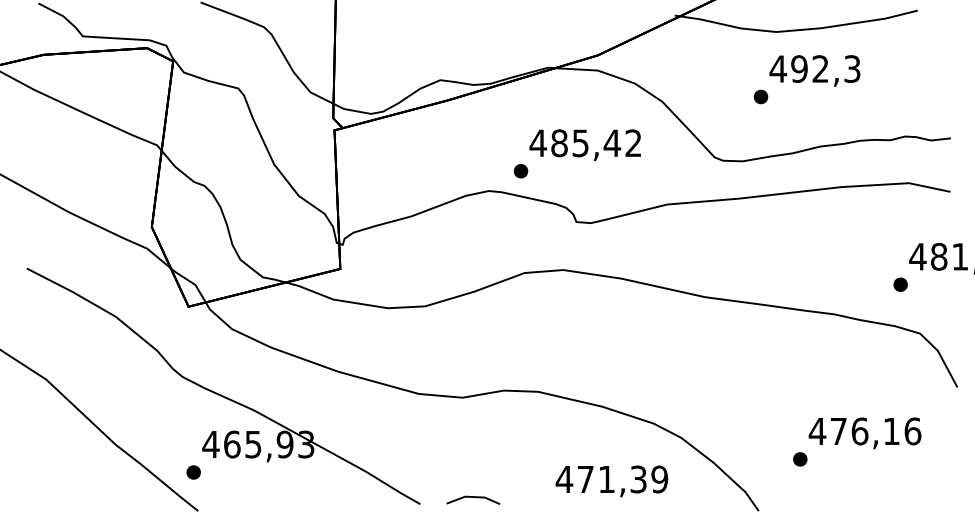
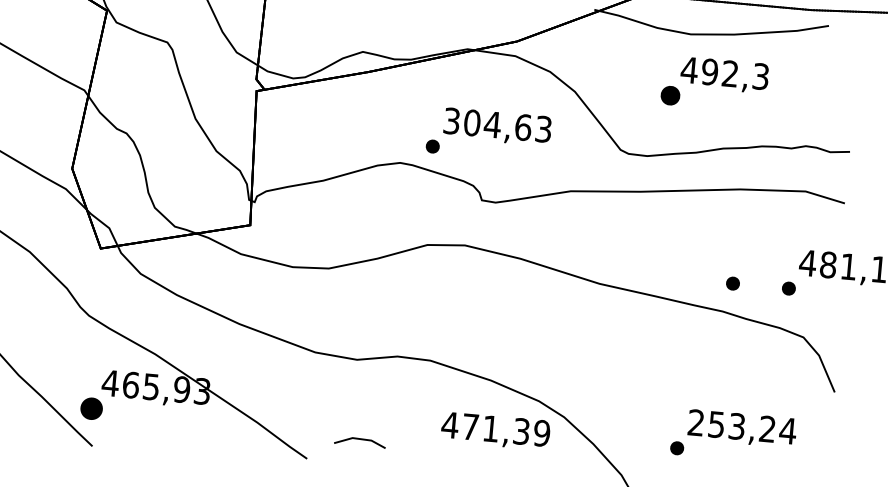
part: (760, 96) -> (670, 95), size x1.4
text: (585, 143) -> (497, 125), 485,42 -> 304,63
part: (842, 284) -> (732, 283), added
text: (864, 431) -> (741, 426), 476,16 -> 253,24
part: (193, 472) -> (91, 408), size x1.6
text: (611, 481) -> (495, 431), moved
line: (473, 497) -> (360, 439), moved

